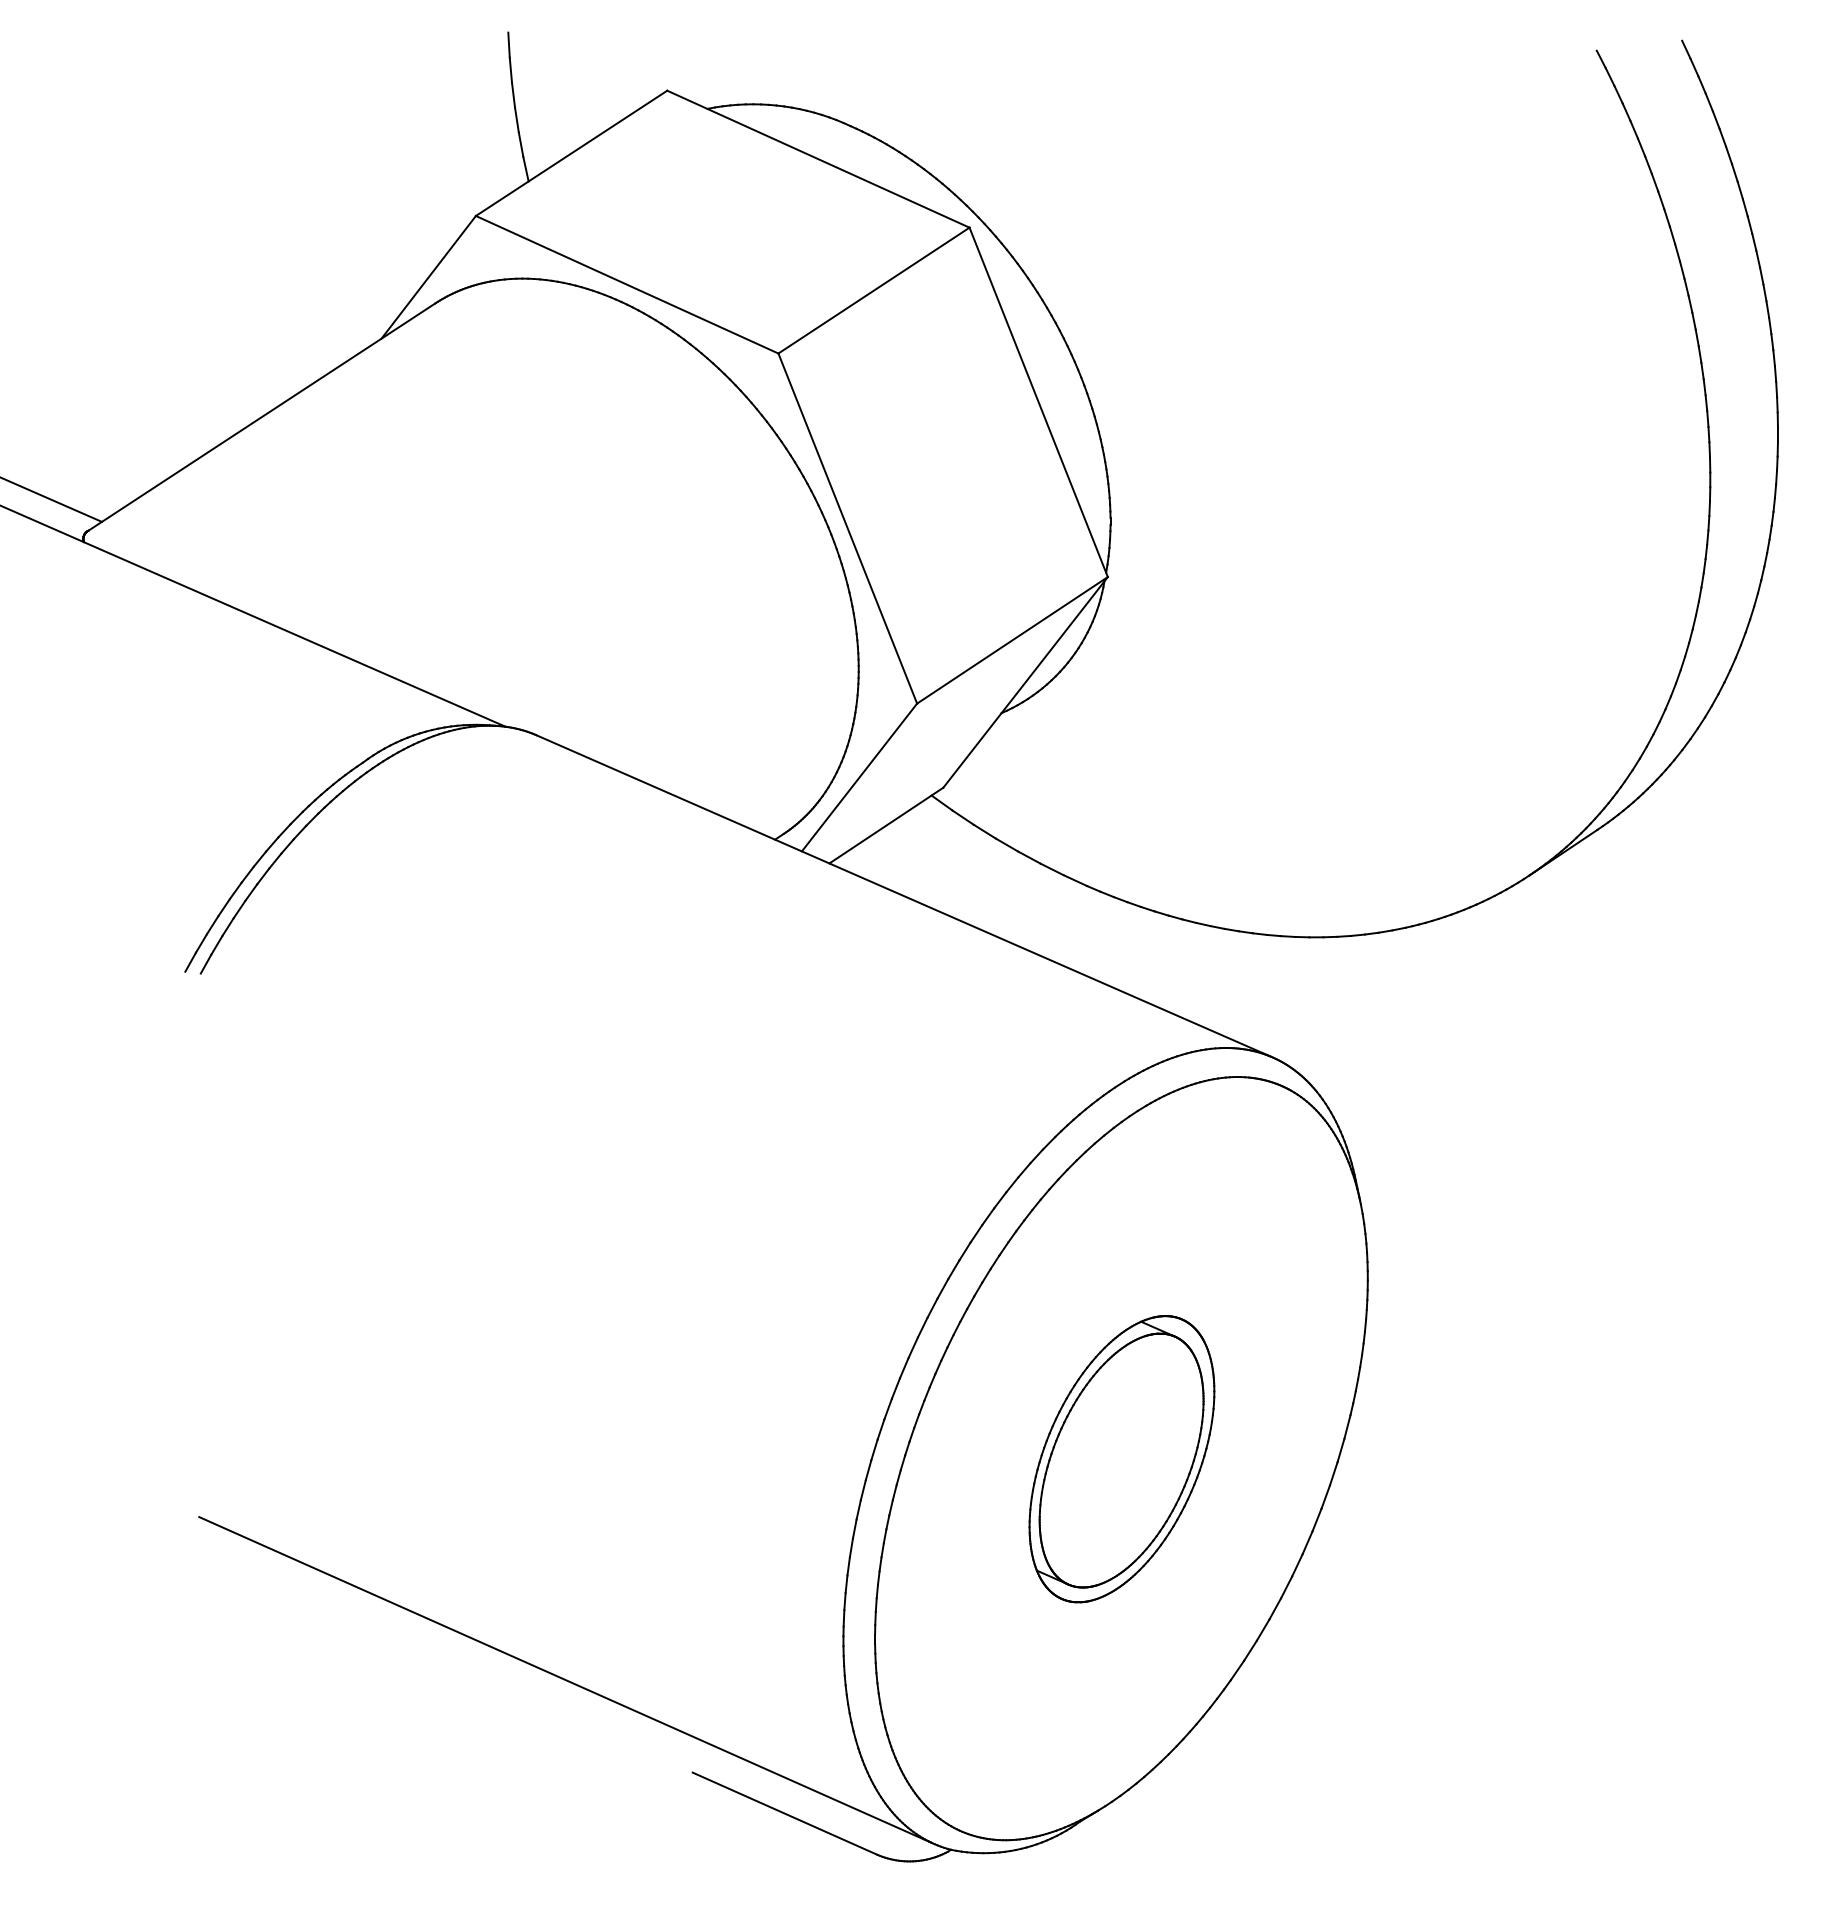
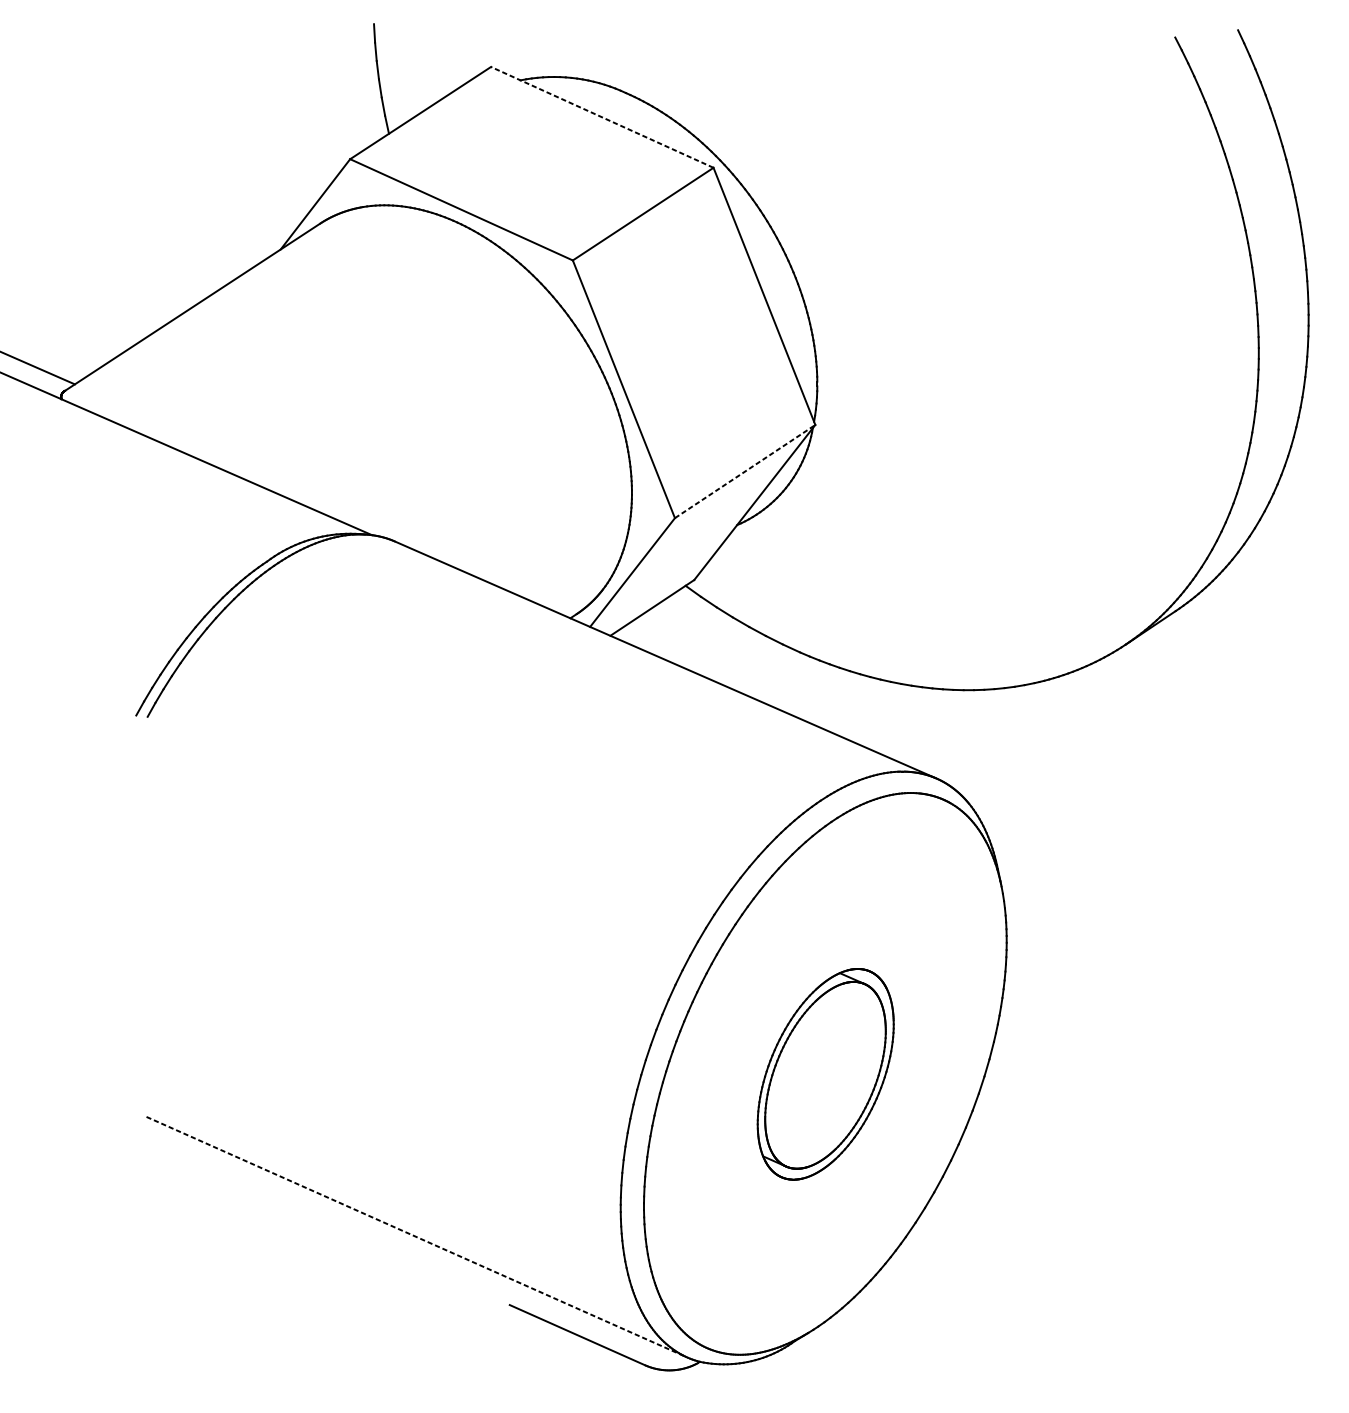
line: (818, 159) -> (602, 117), solid -> dashed
line: (1012, 640) -> (745, 471), solid -> dashed
line: (566, 1680) -> (416, 1237), solid -> dashed

